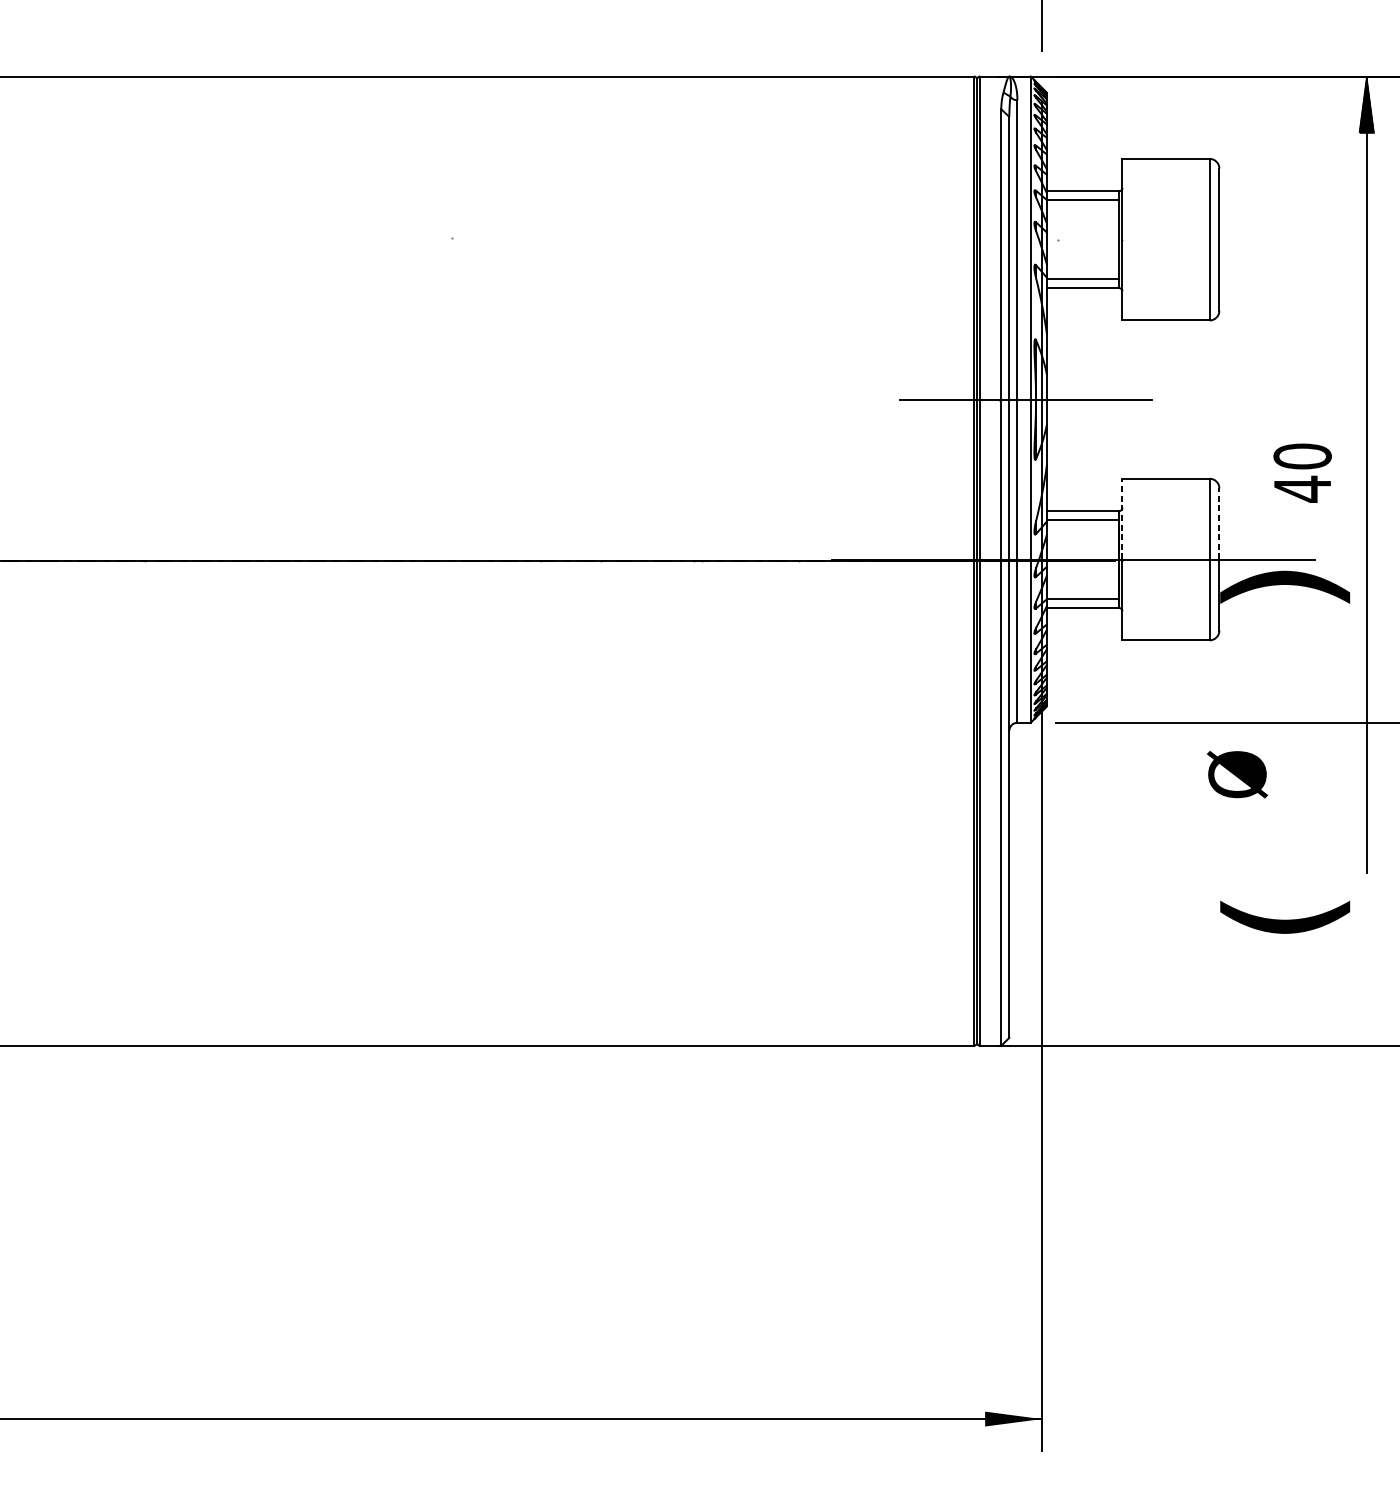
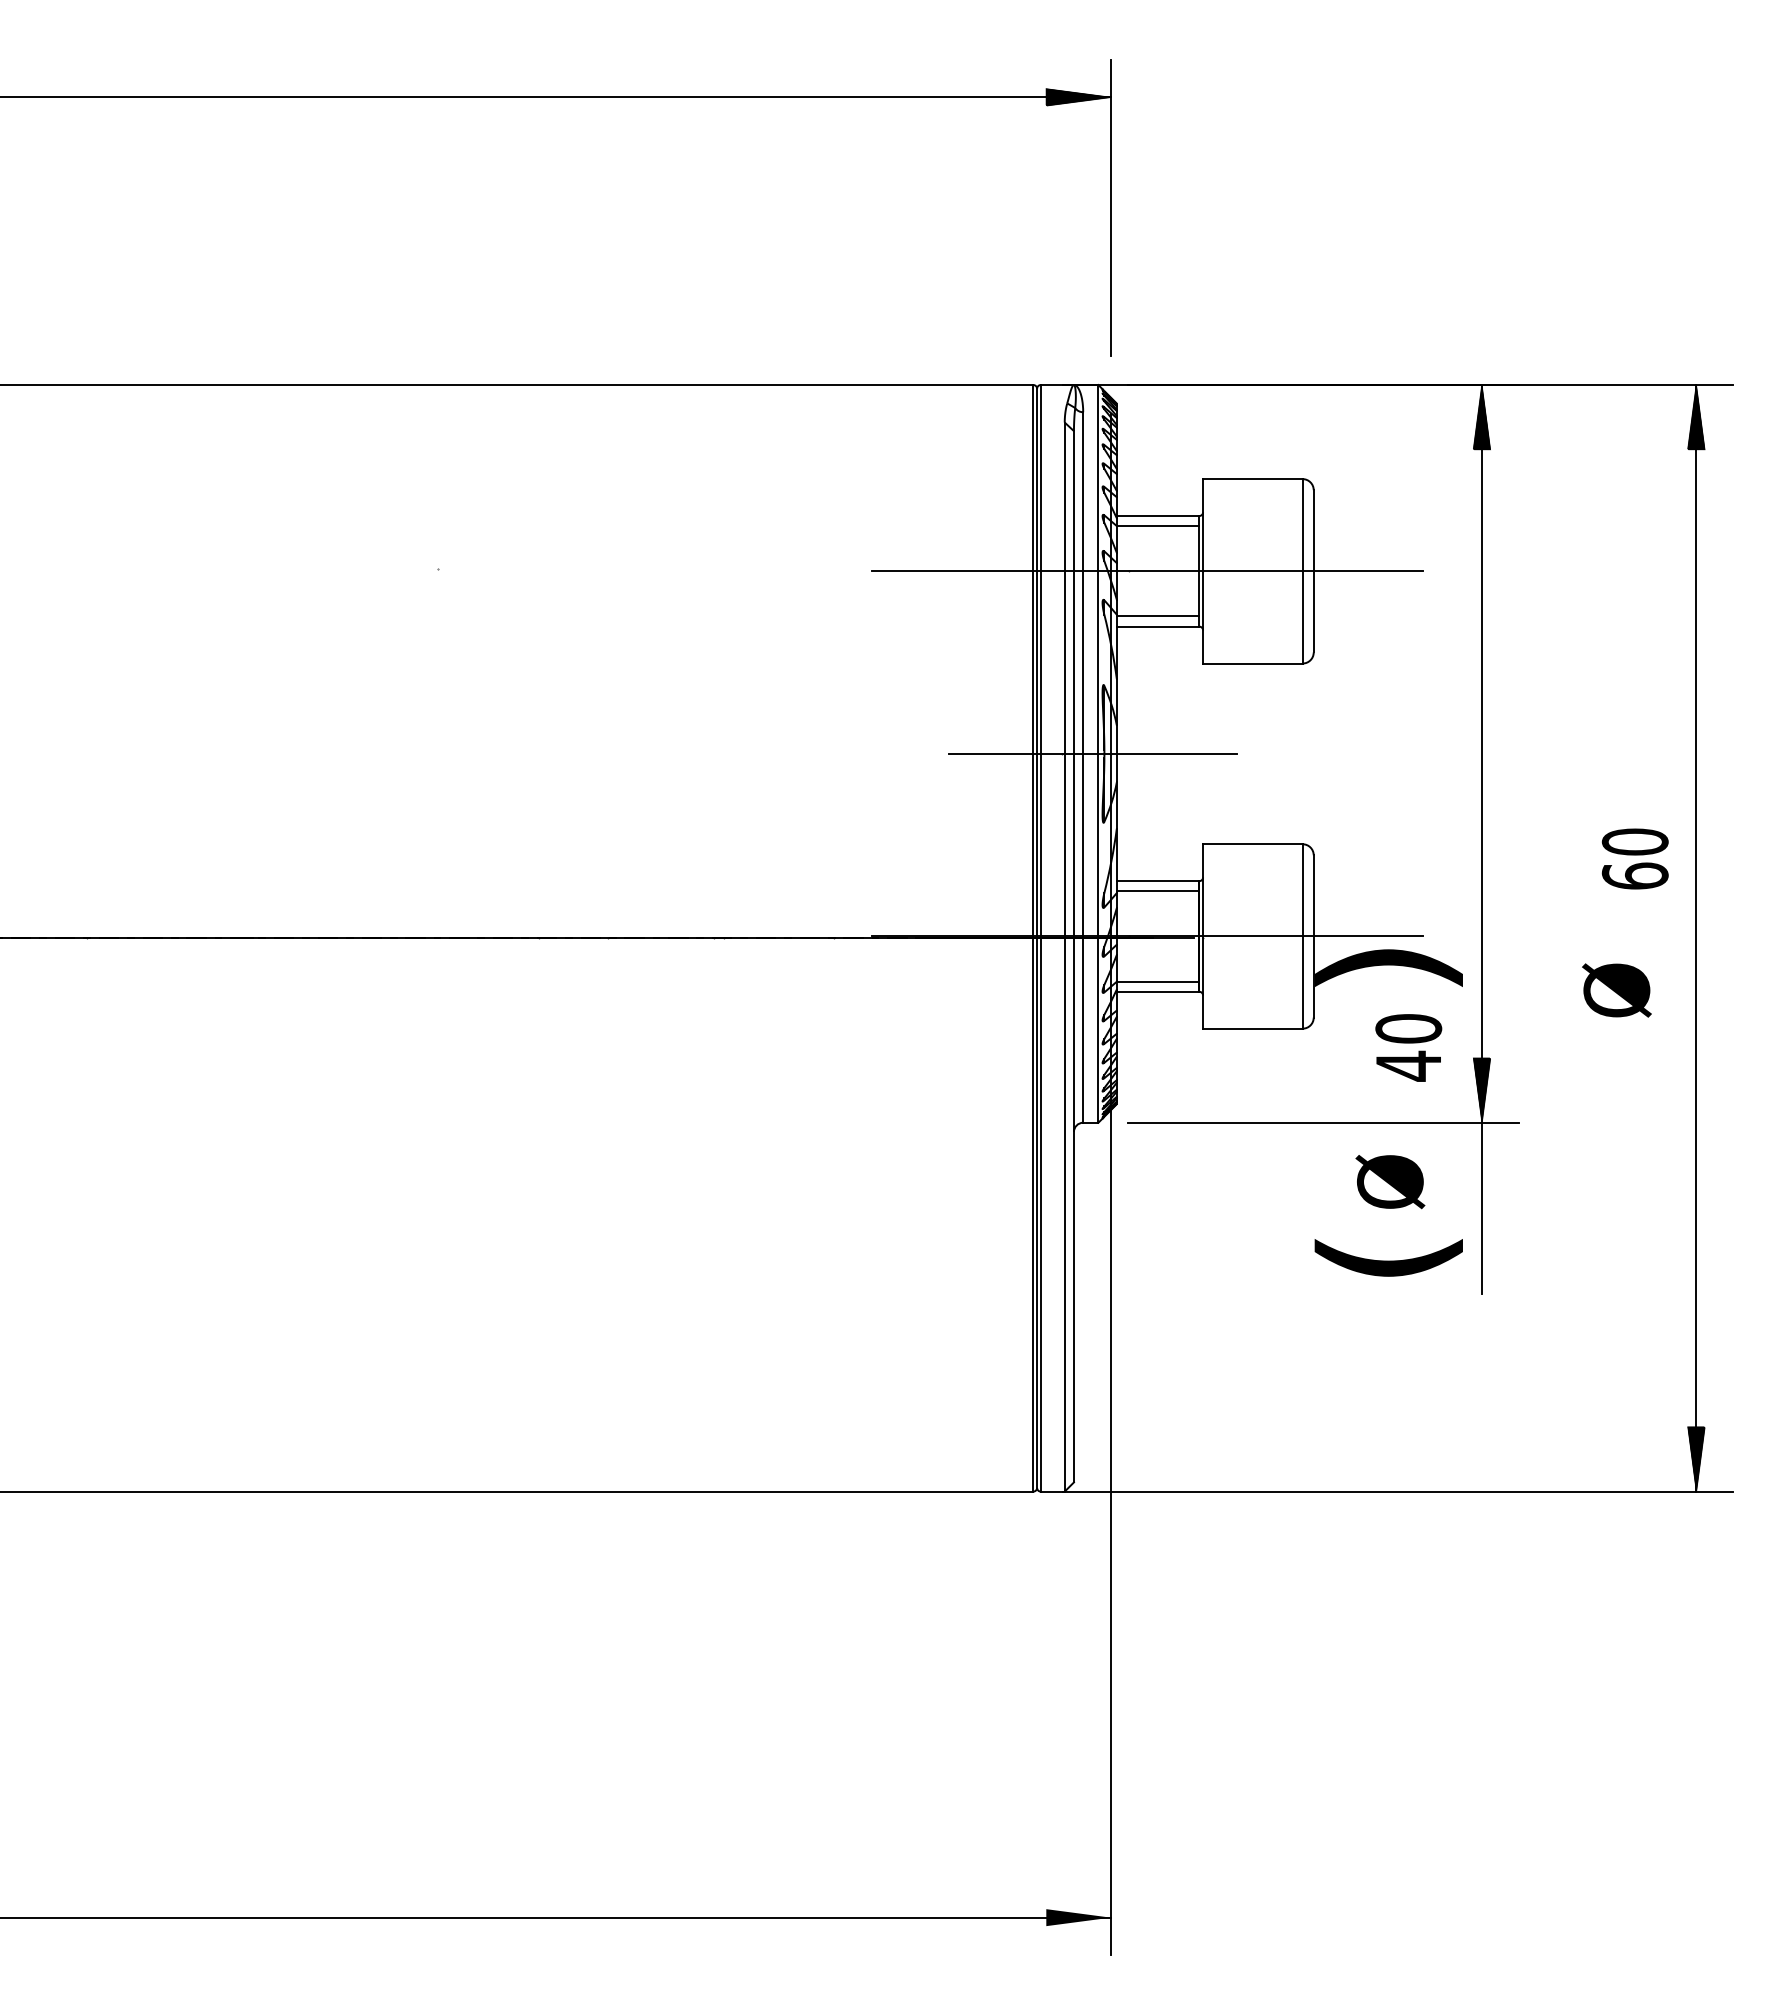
line: (1073, 239) -> (1147, 571), added
text: (1302, 472) -> (1408, 1047), moved
line: (1122, 518) -> (1203, 889), dashed -> solid
line: (1219, 523) -> (1313, 895), dashed -> solid
hatch: (1366, 694) -> (1481, 1090), added
text: (1237, 775) -> (1390, 1182), moved
text: (1284, 916) -> (1388, 1257), moved

